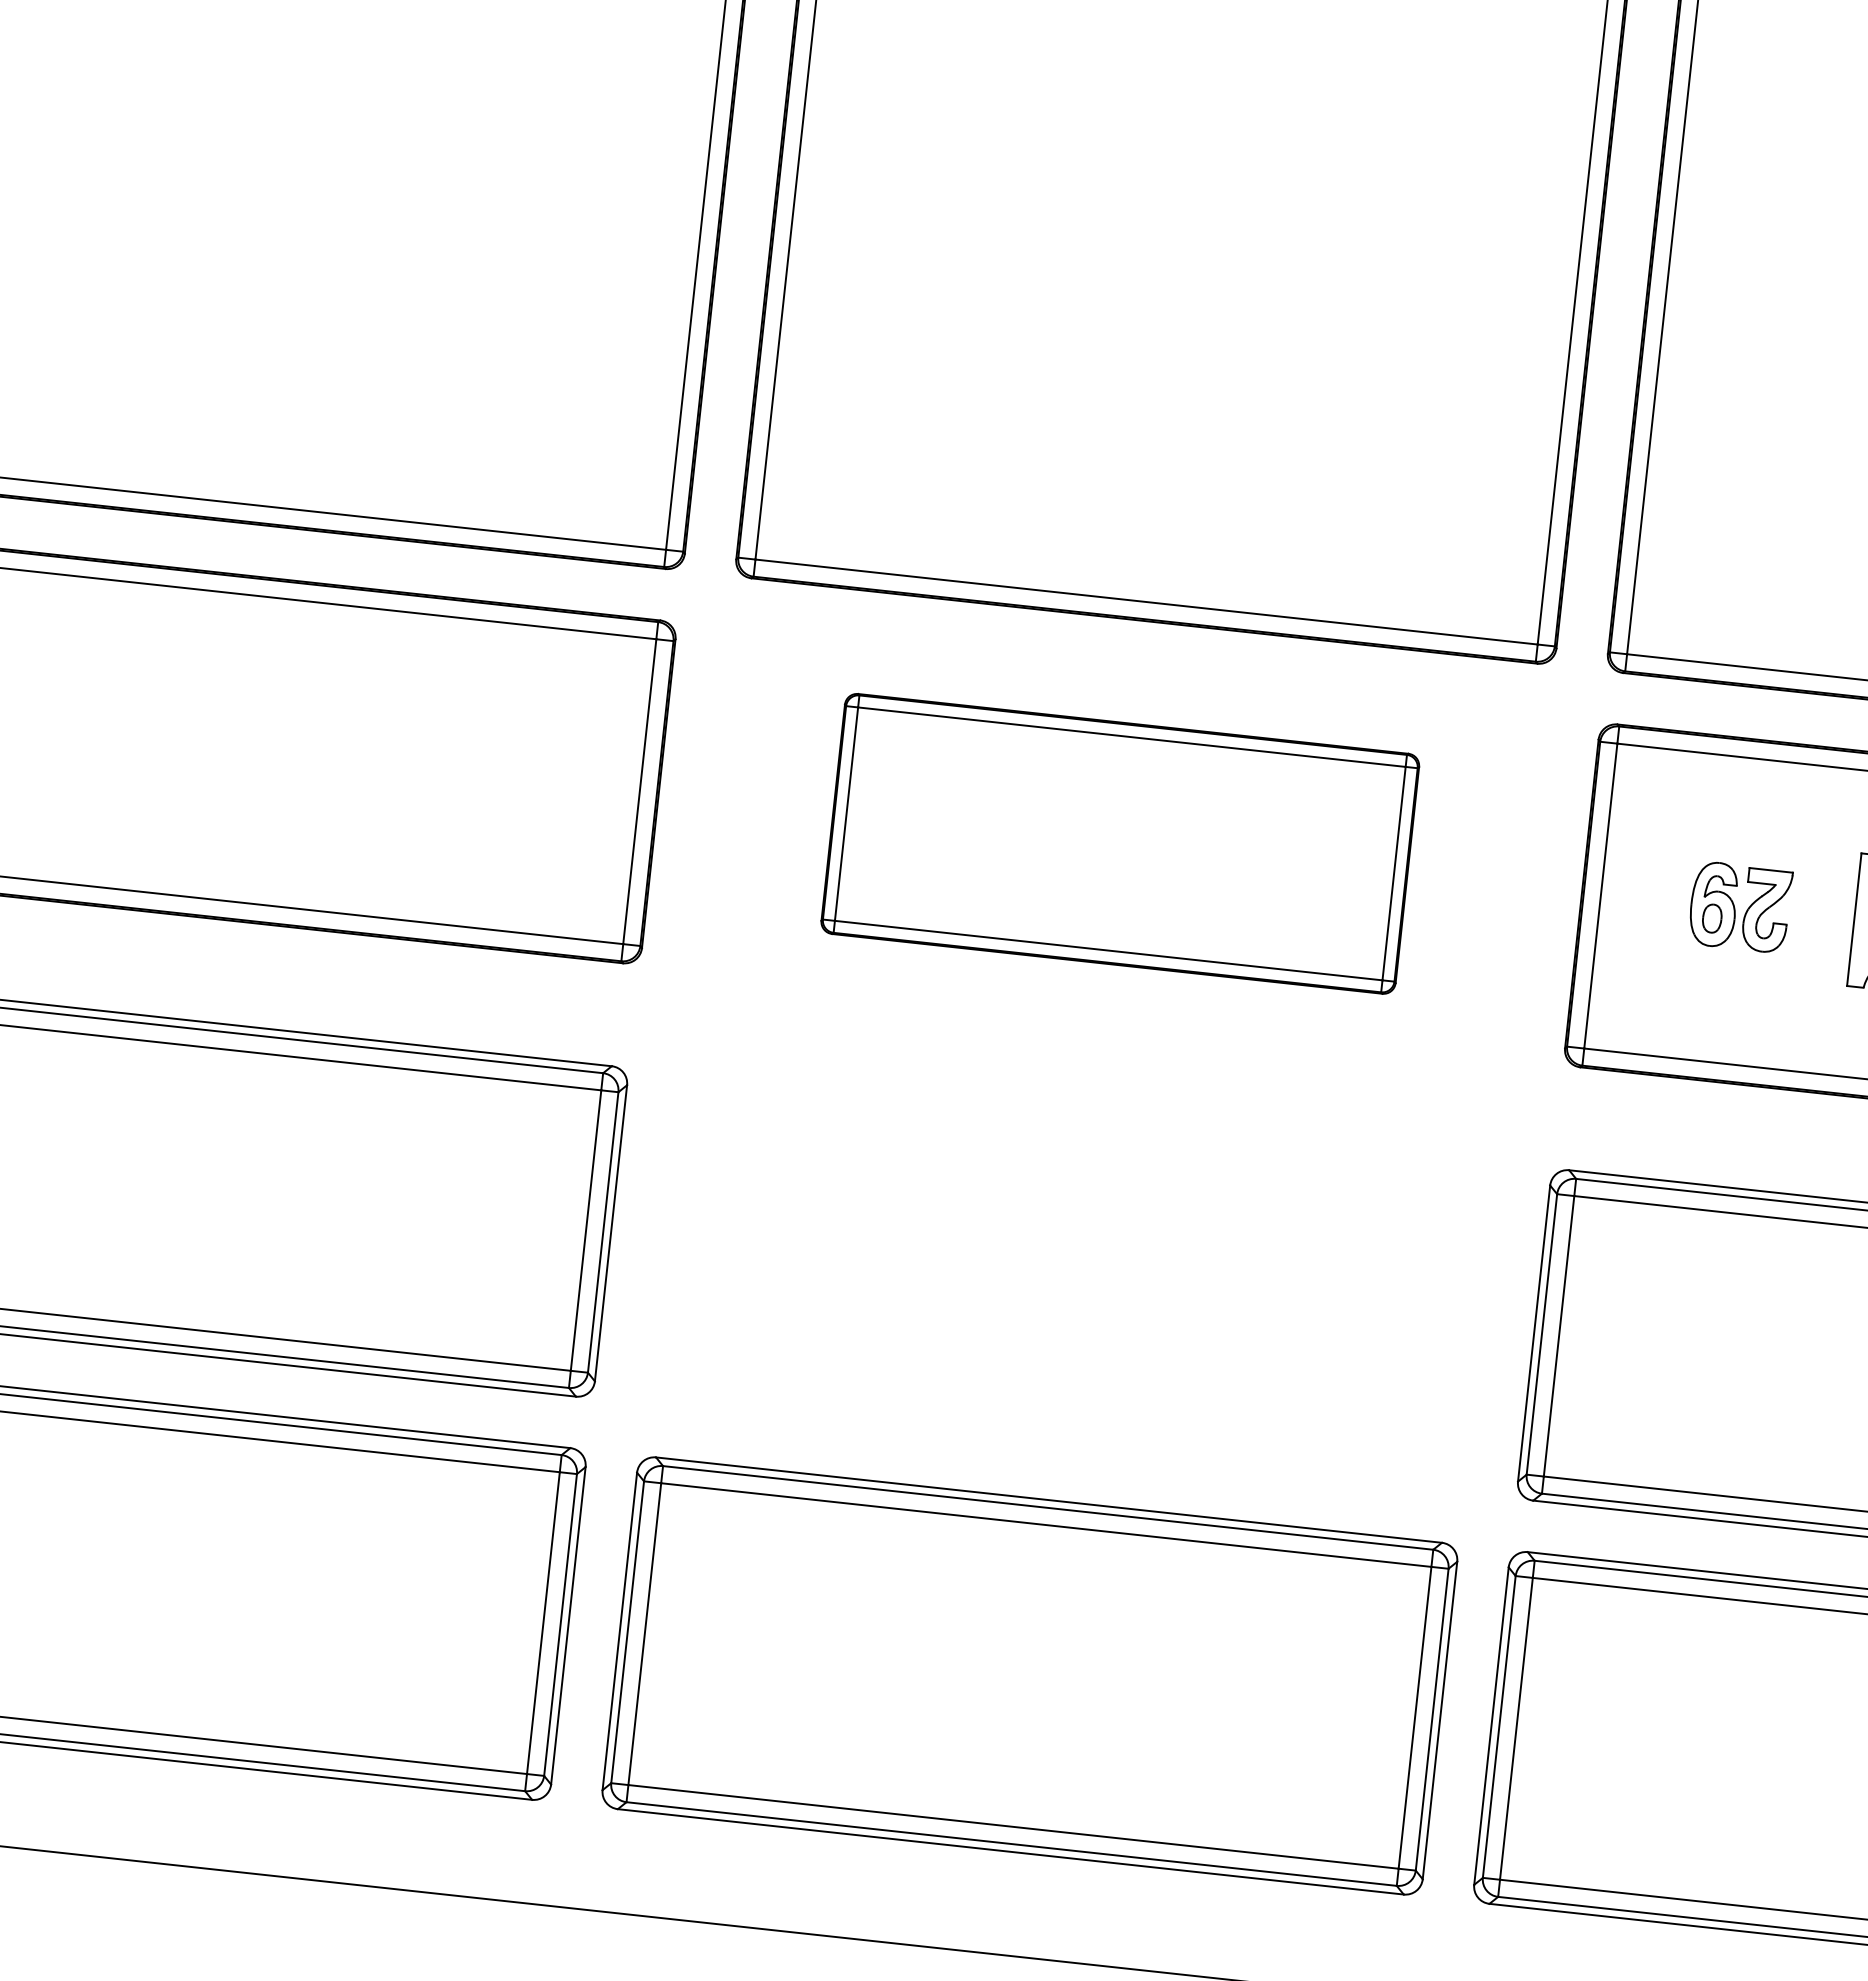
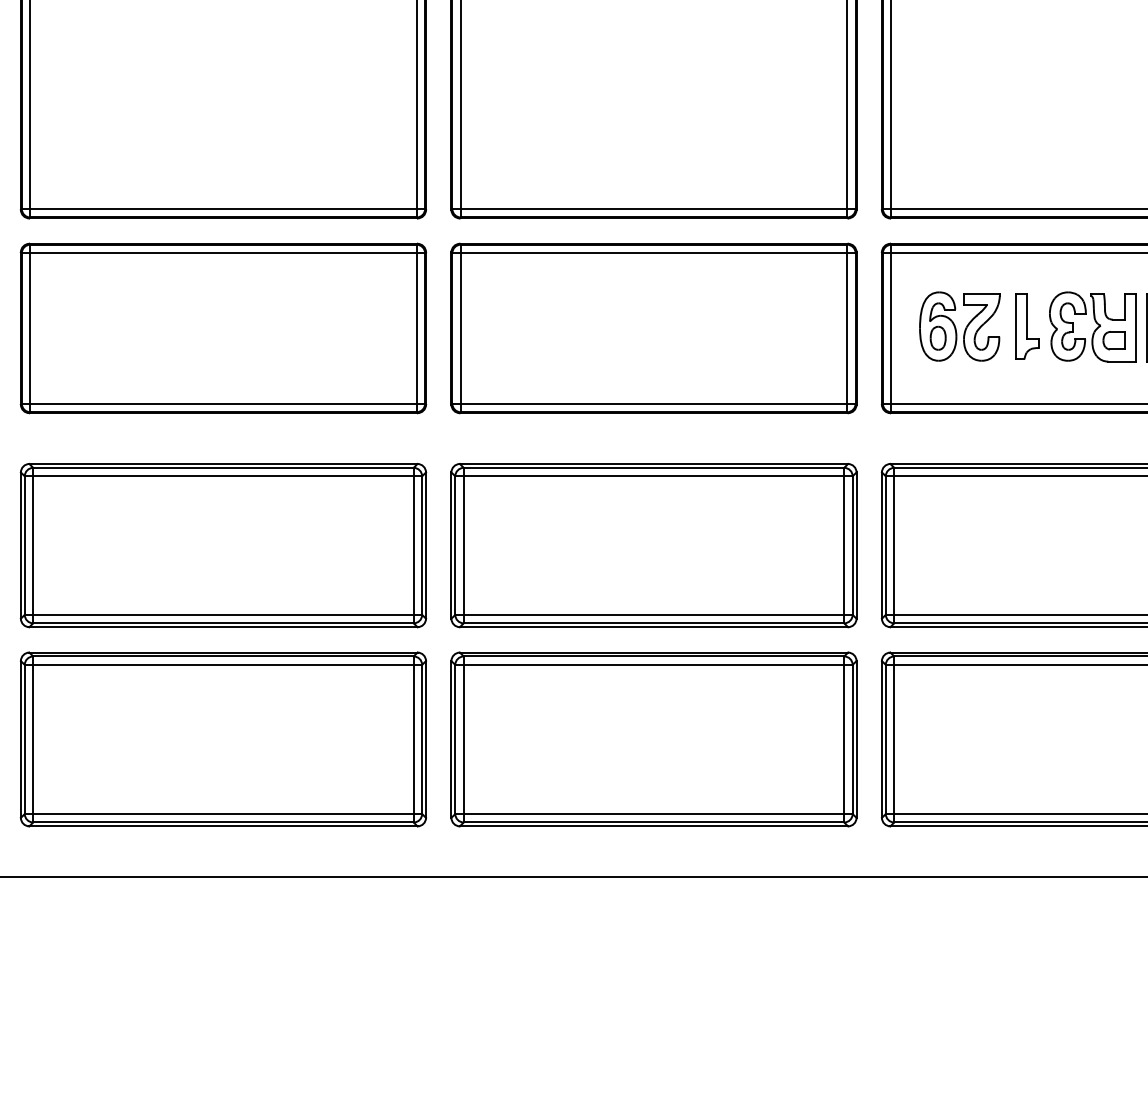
part: (1119, 843) -> (653, 328), size x1.43
part: (1739, 907) -> (959, 326), size x1.67
part: (1071, 1283) -> (653, 545), added

